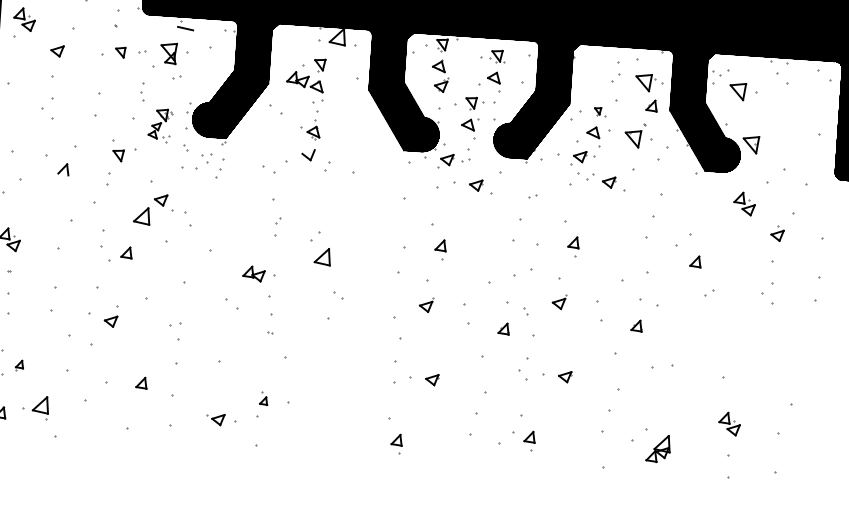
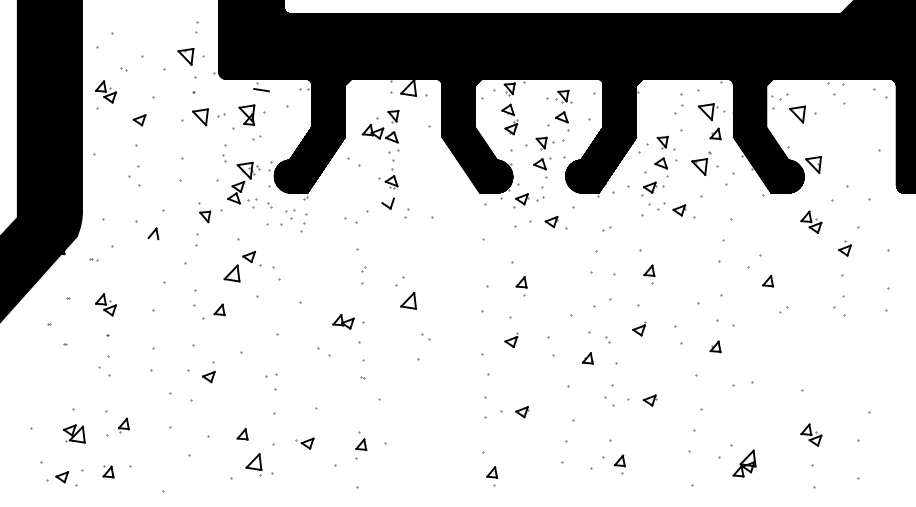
part: (120, 52) -> (200, 117), size x1.67
part: (599, 111) -> (665, 142), size x1.67
part: (160, 124) -> (243, 184), size x1.43
part: (19, 365) -> (123, 425), size x1.43
part: (264, 397) -> (361, 440), size x1.43
part: (40, 407) -> (253, 464), moved
part: (214, 419) -> (304, 443), moved

